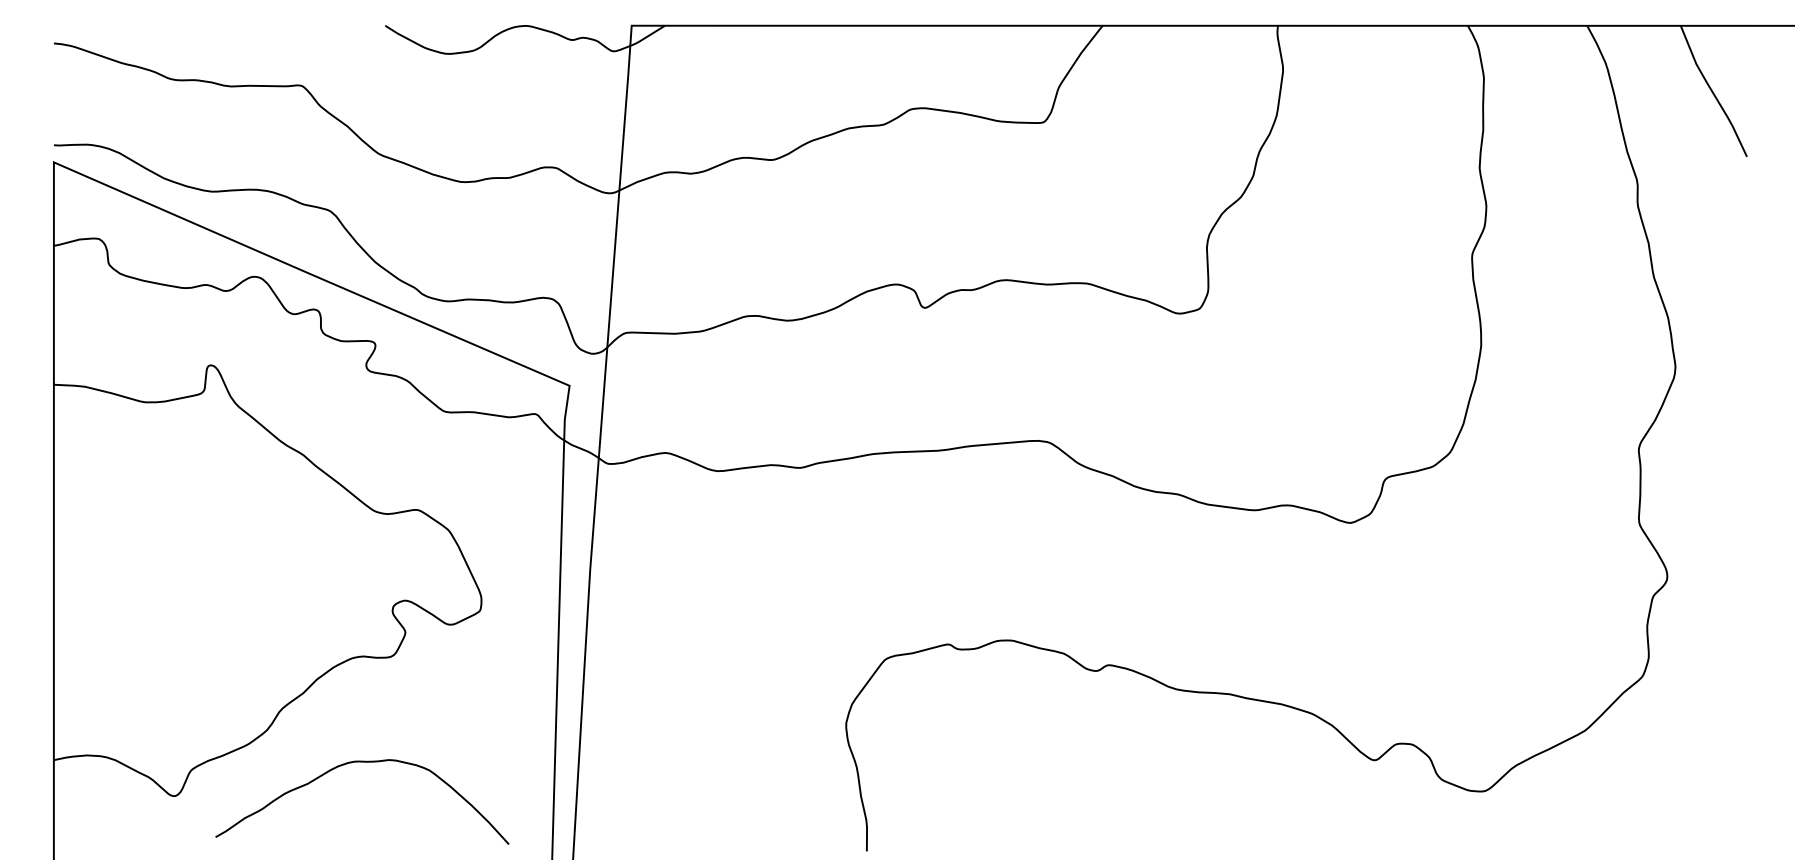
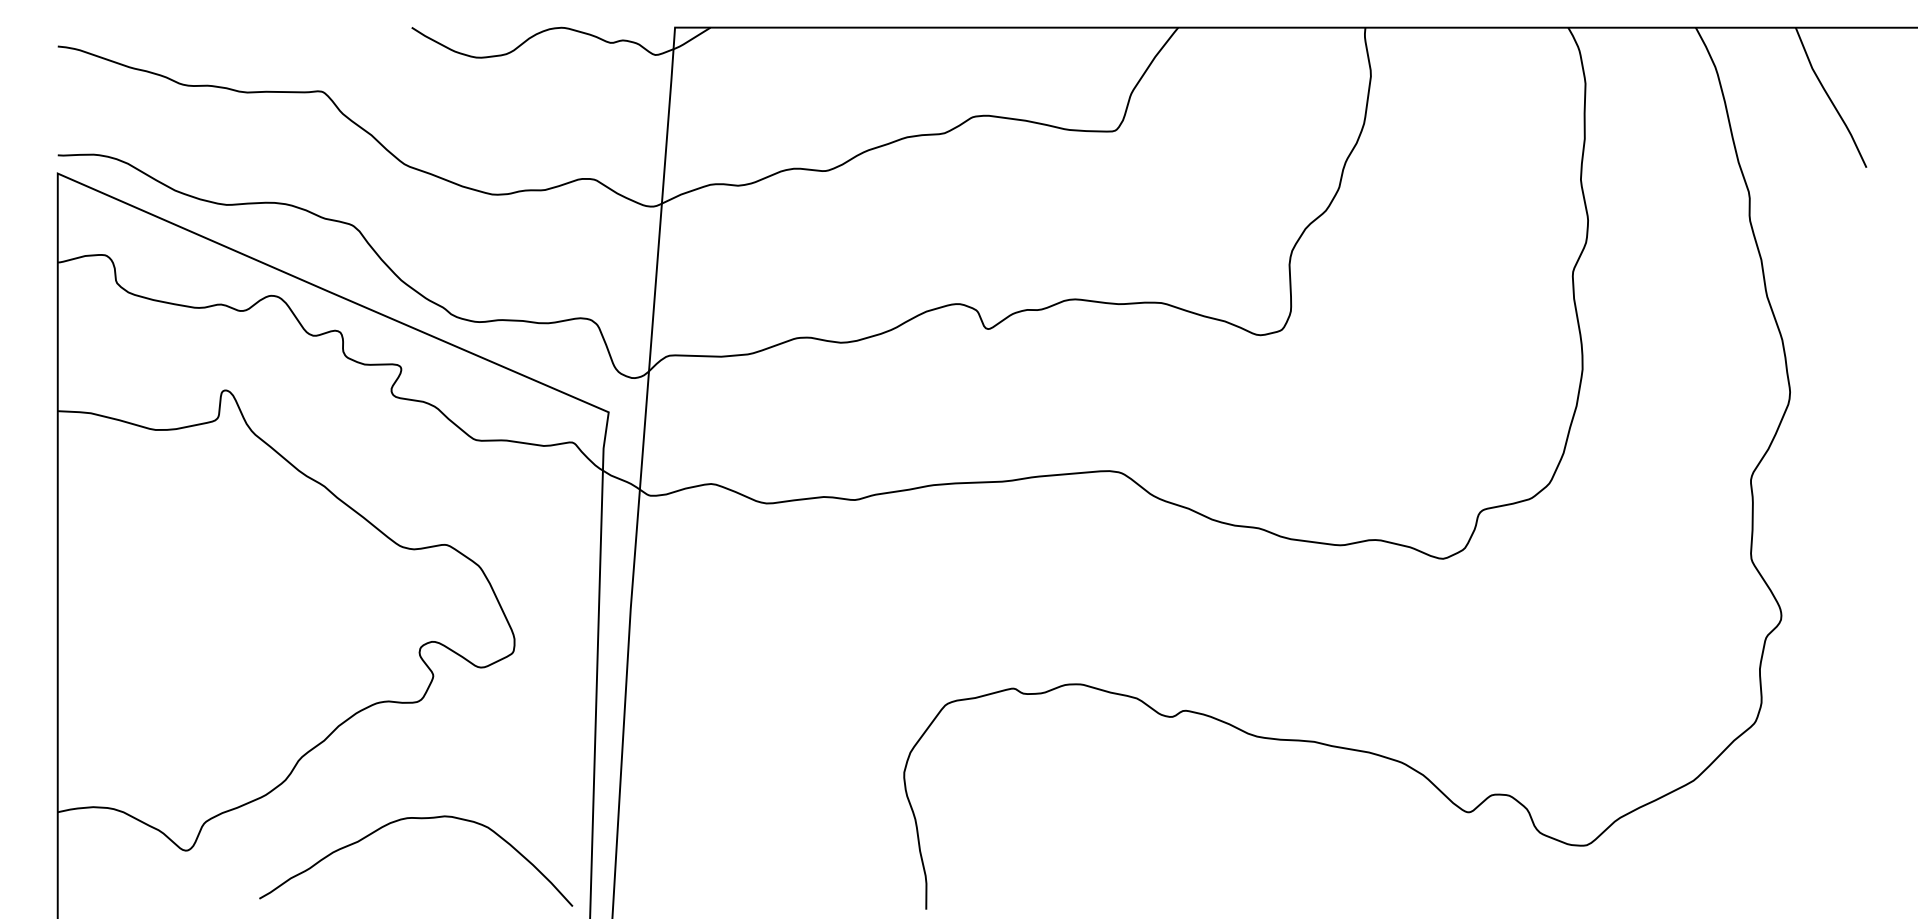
curve: (362, 762) -> (416, 818), moved

